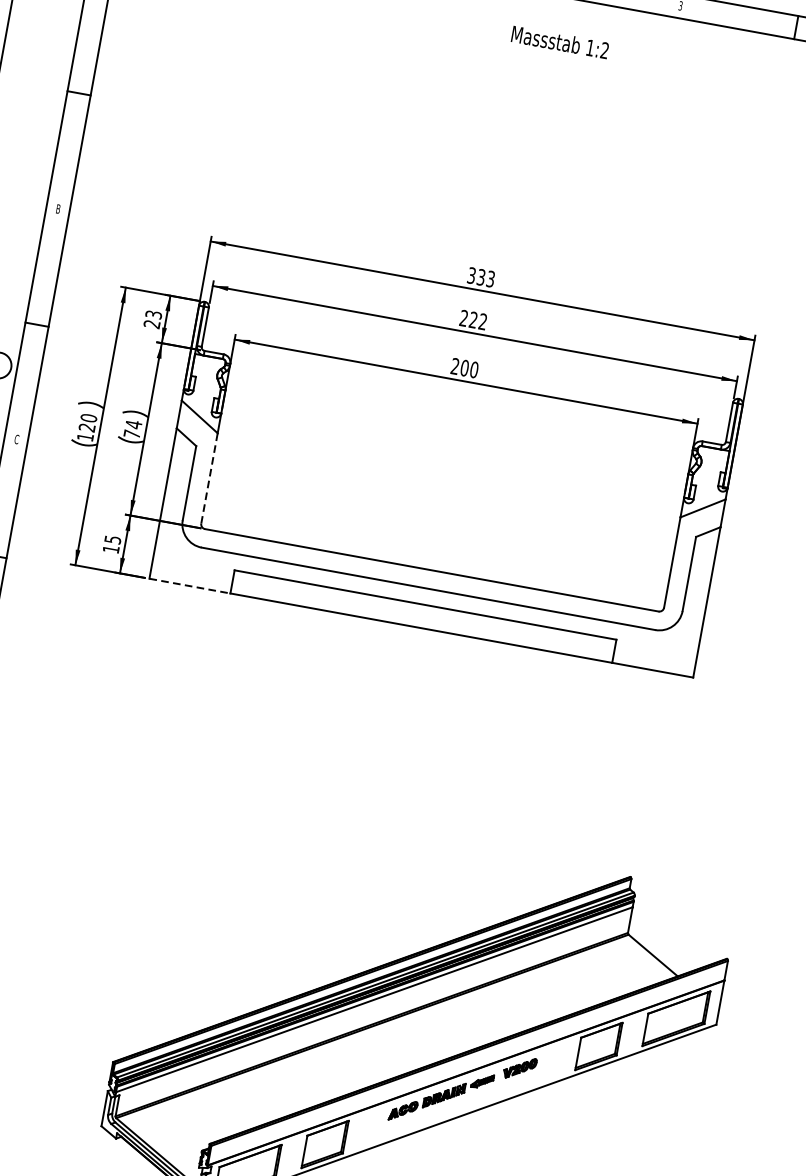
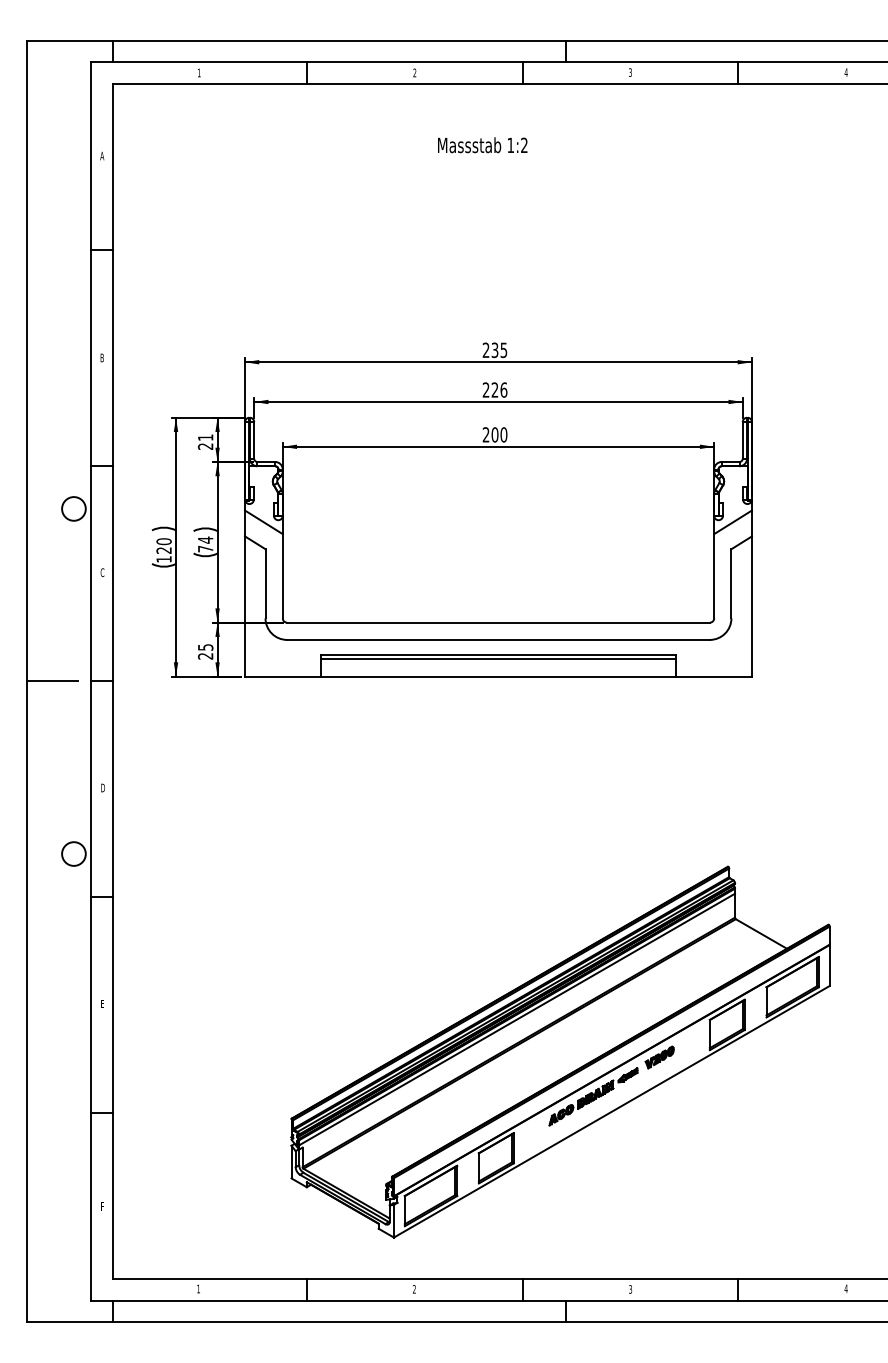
text: (559, 42) -> (482, 145), moved
text: (480, 277) -> (494, 350), 333 -> 235
text: (153, 314) -> (205, 437), 23 -> 21
text: (482, 321) -> (503, 389), 222 -> 226
line: (209, 477) -> (282, 575), dashed -> solid
text: (110, 549) -> (205, 656), 15 -> 25
line: (189, 585) -> (282, 676), dashed -> solid
line: (424, 608) -> (498, 658), added

